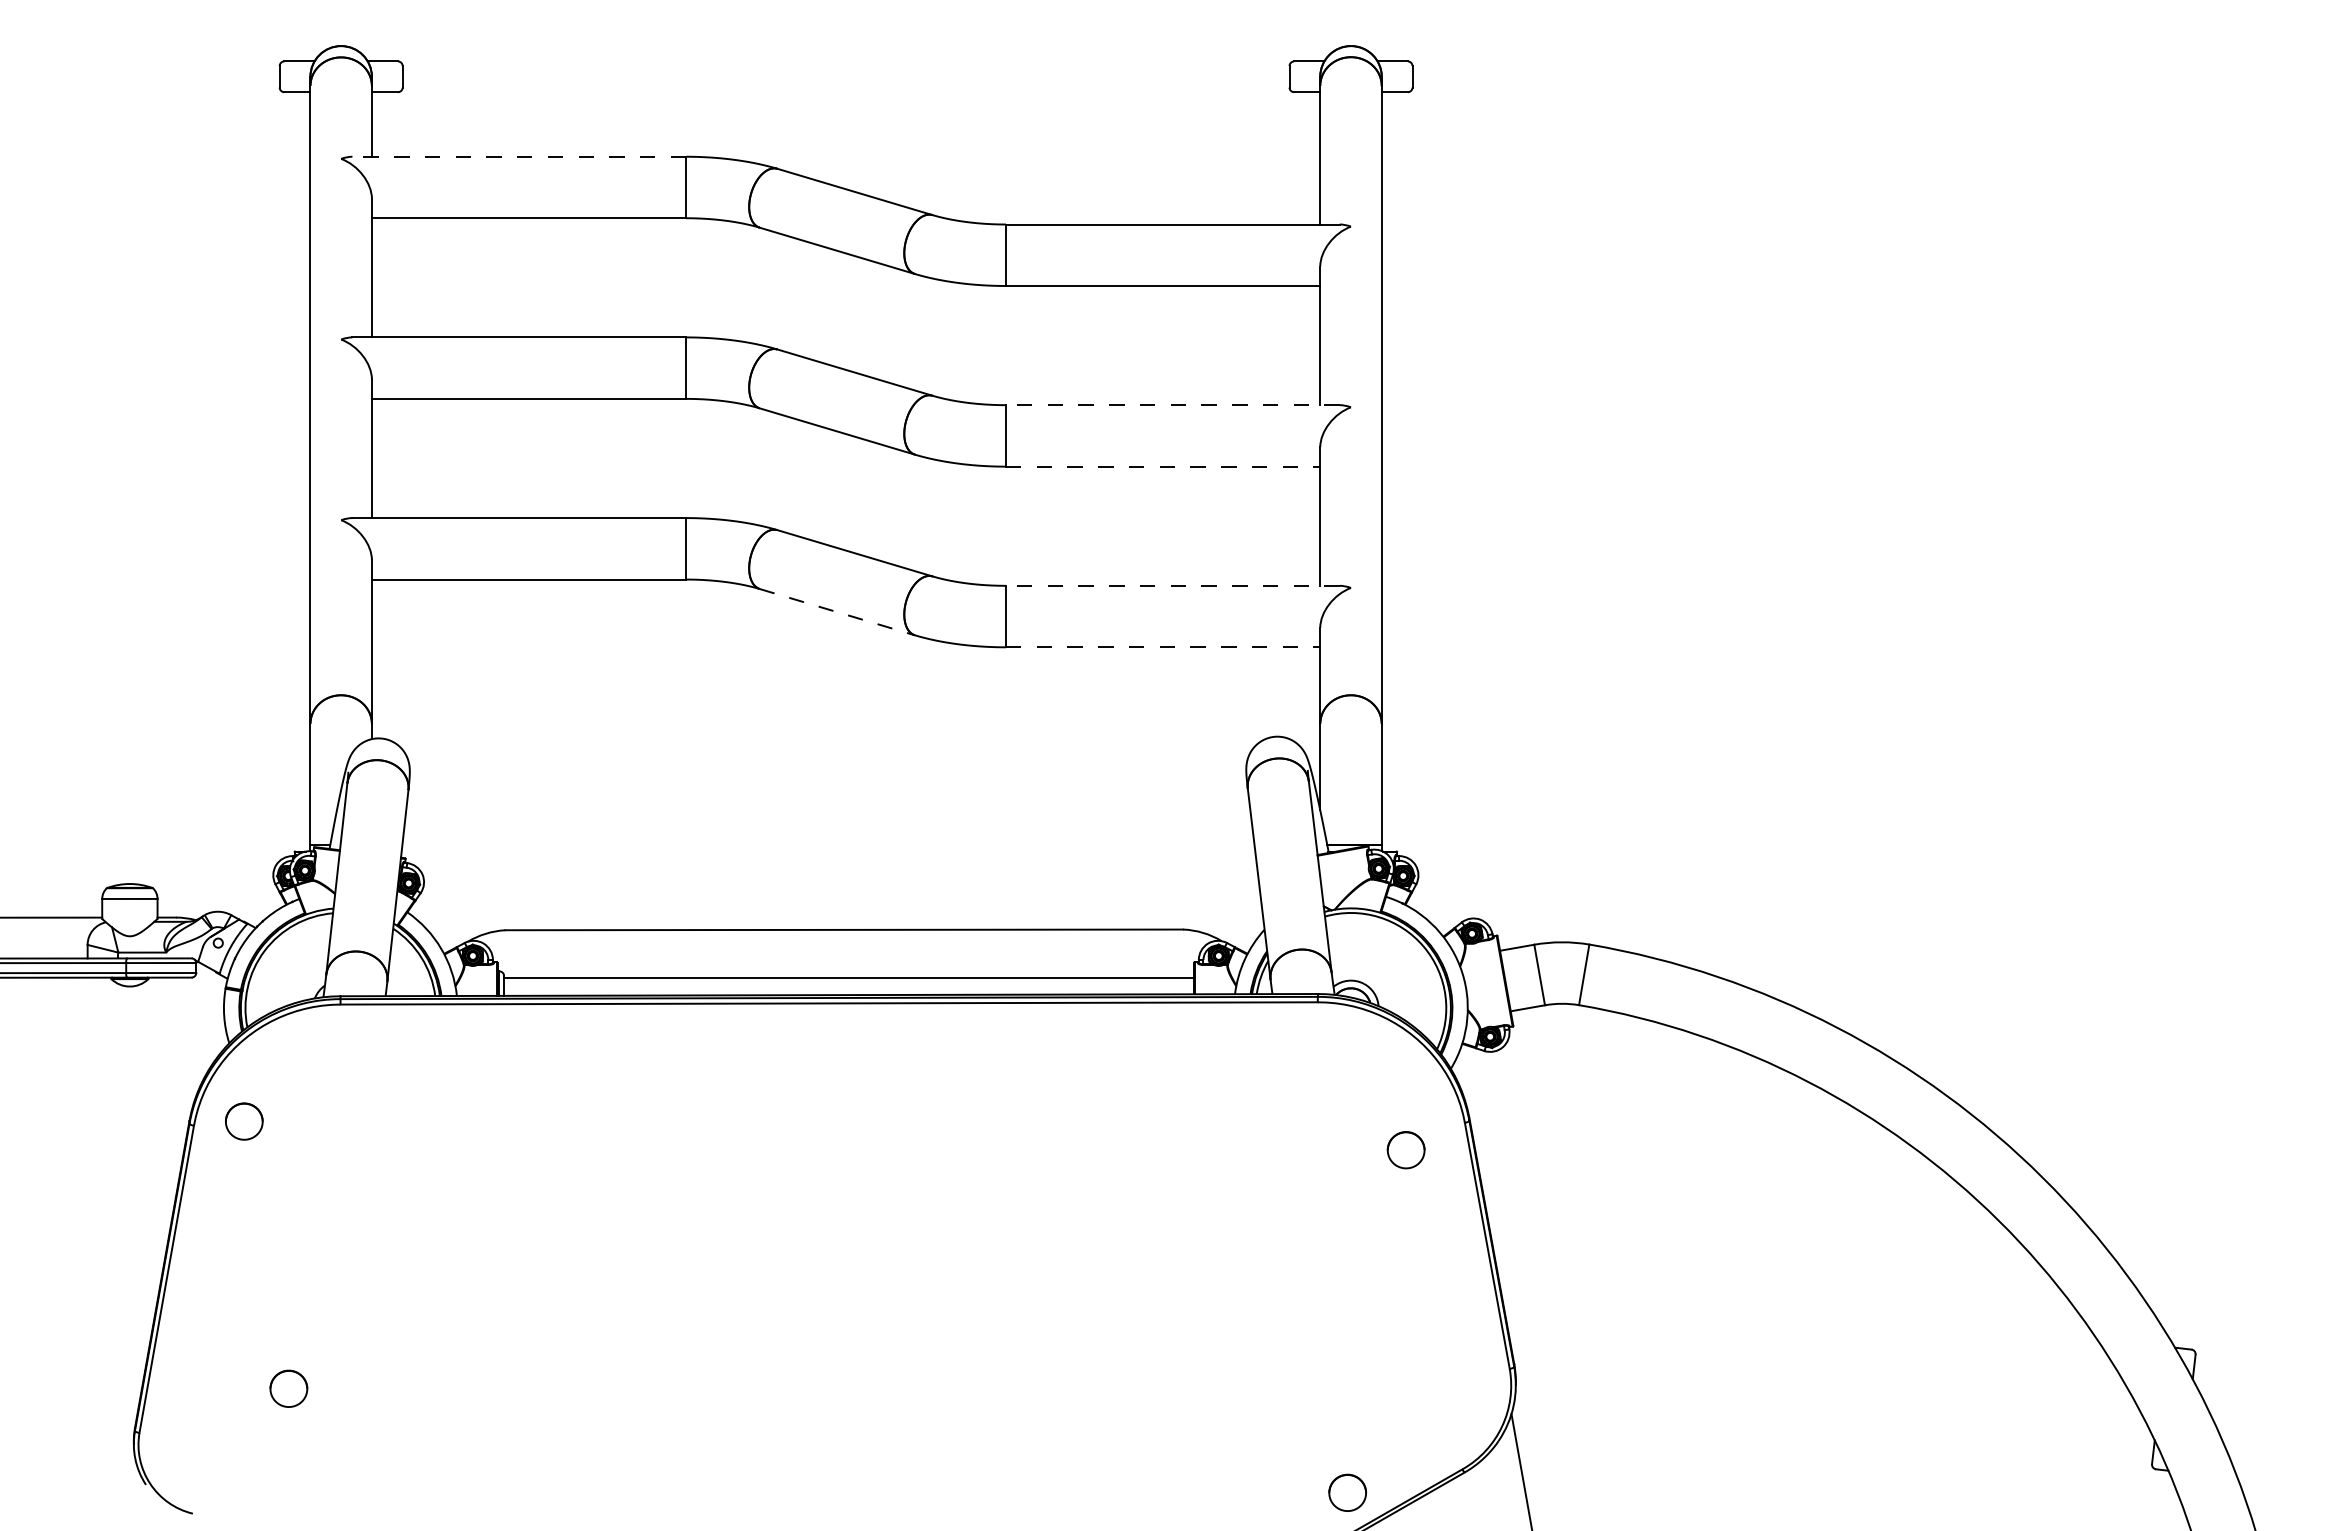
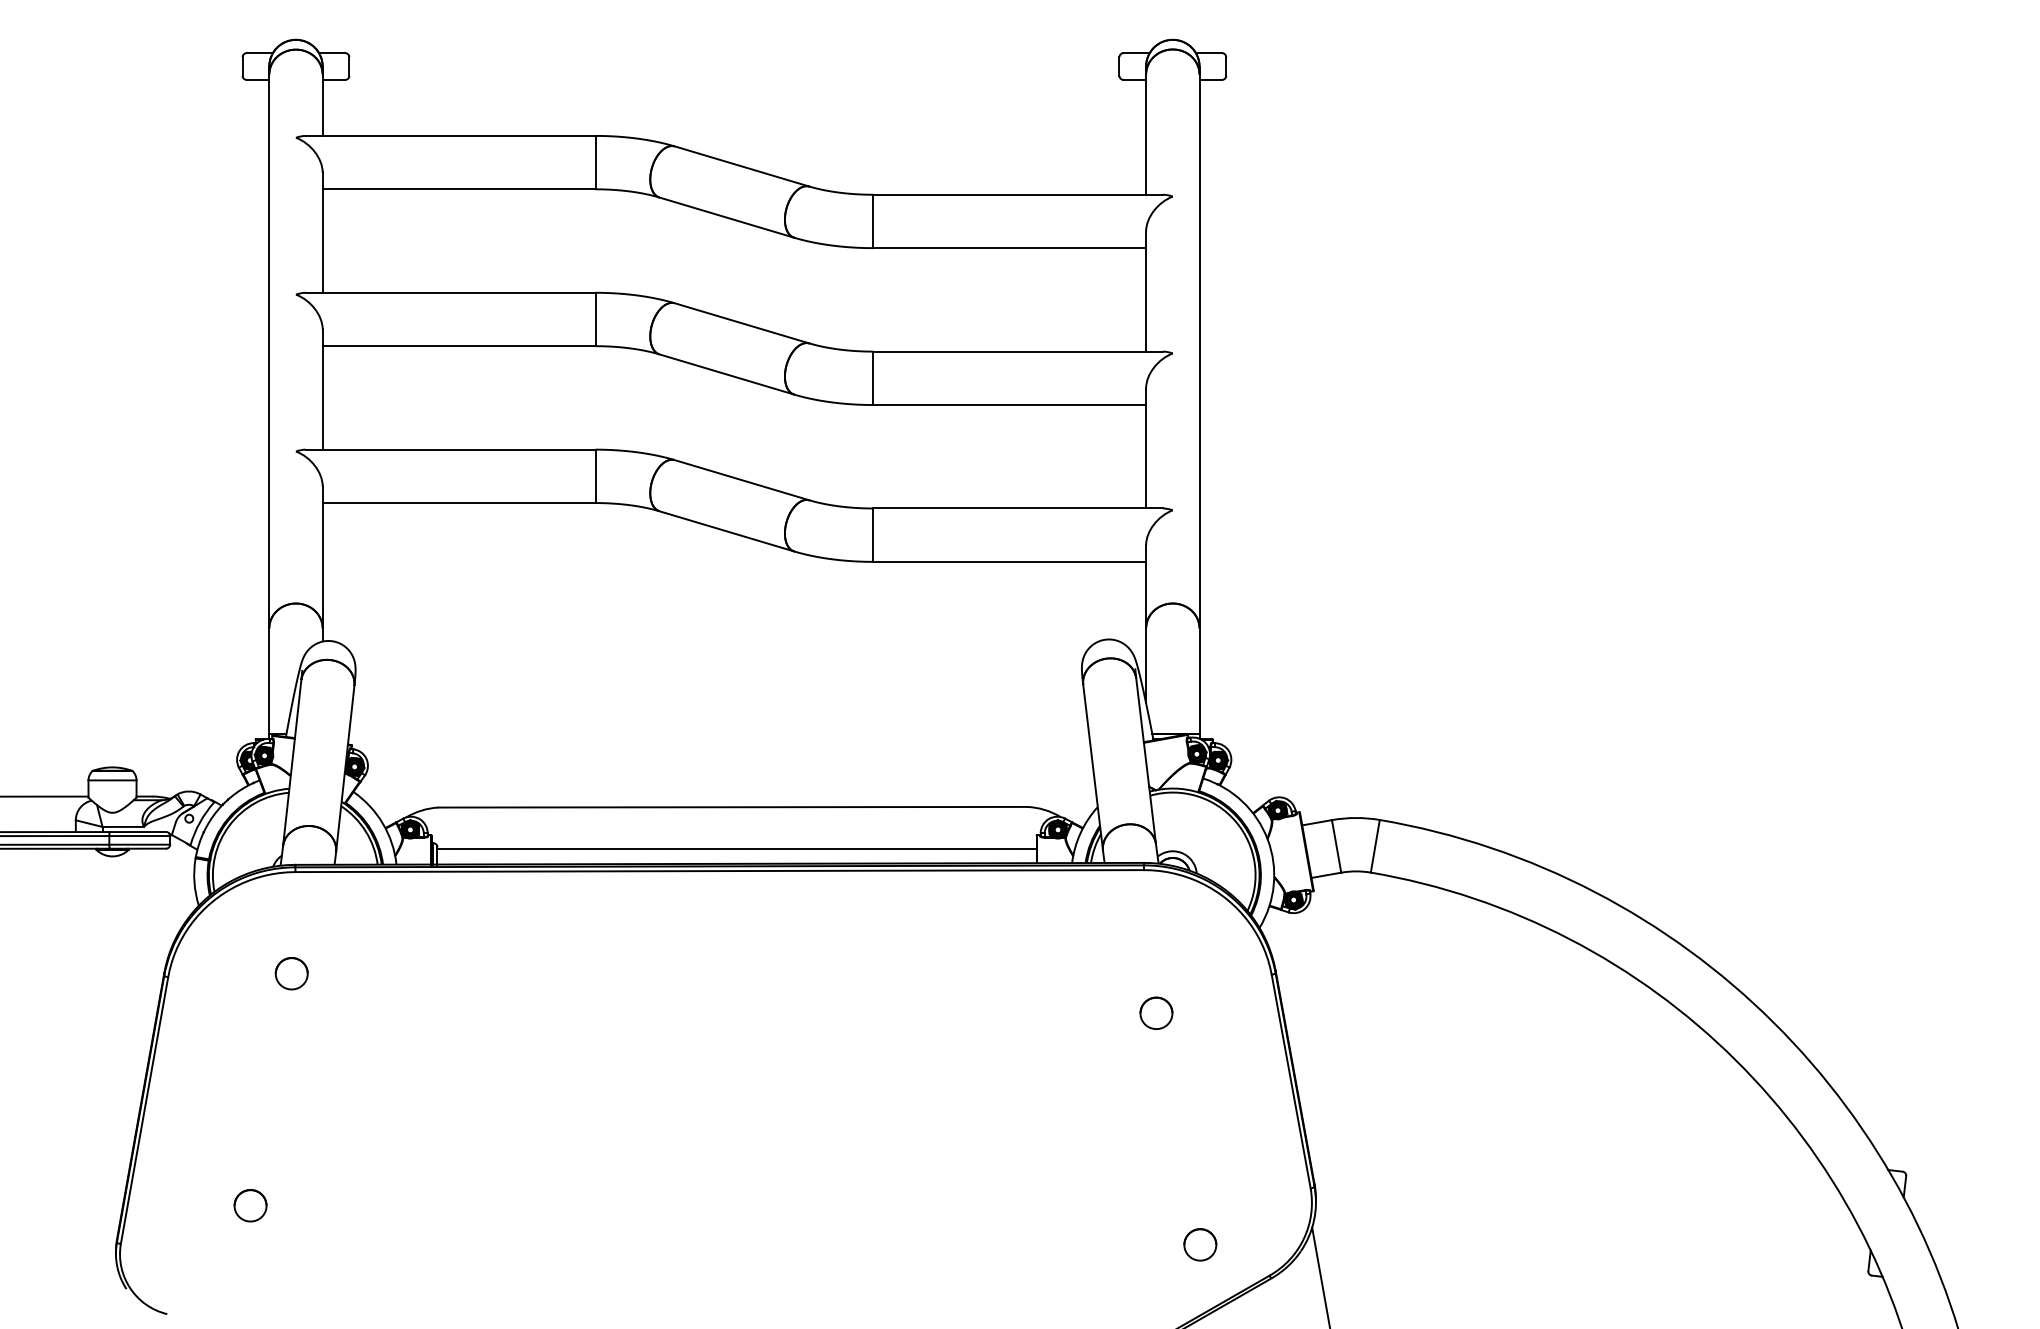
line: (519, 156) -> (450, 135), dashed -> solid
line: (1172, 405) -> (1017, 351), dashed -> solid
line: (1163, 466) -> (1010, 404), dashed -> solid
line: (1172, 585) -> (1017, 508), dashed -> solid
line: (837, 612) -> (726, 531), dashed -> solid
line: (1163, 647) -> (1010, 562), dashed -> solid
part: (244, 1121) -> (291, 973), moved
part: (1405, 1150) -> (1155, 1013), moved
part: (1347, 1492) -> (1200, 1244), moved

